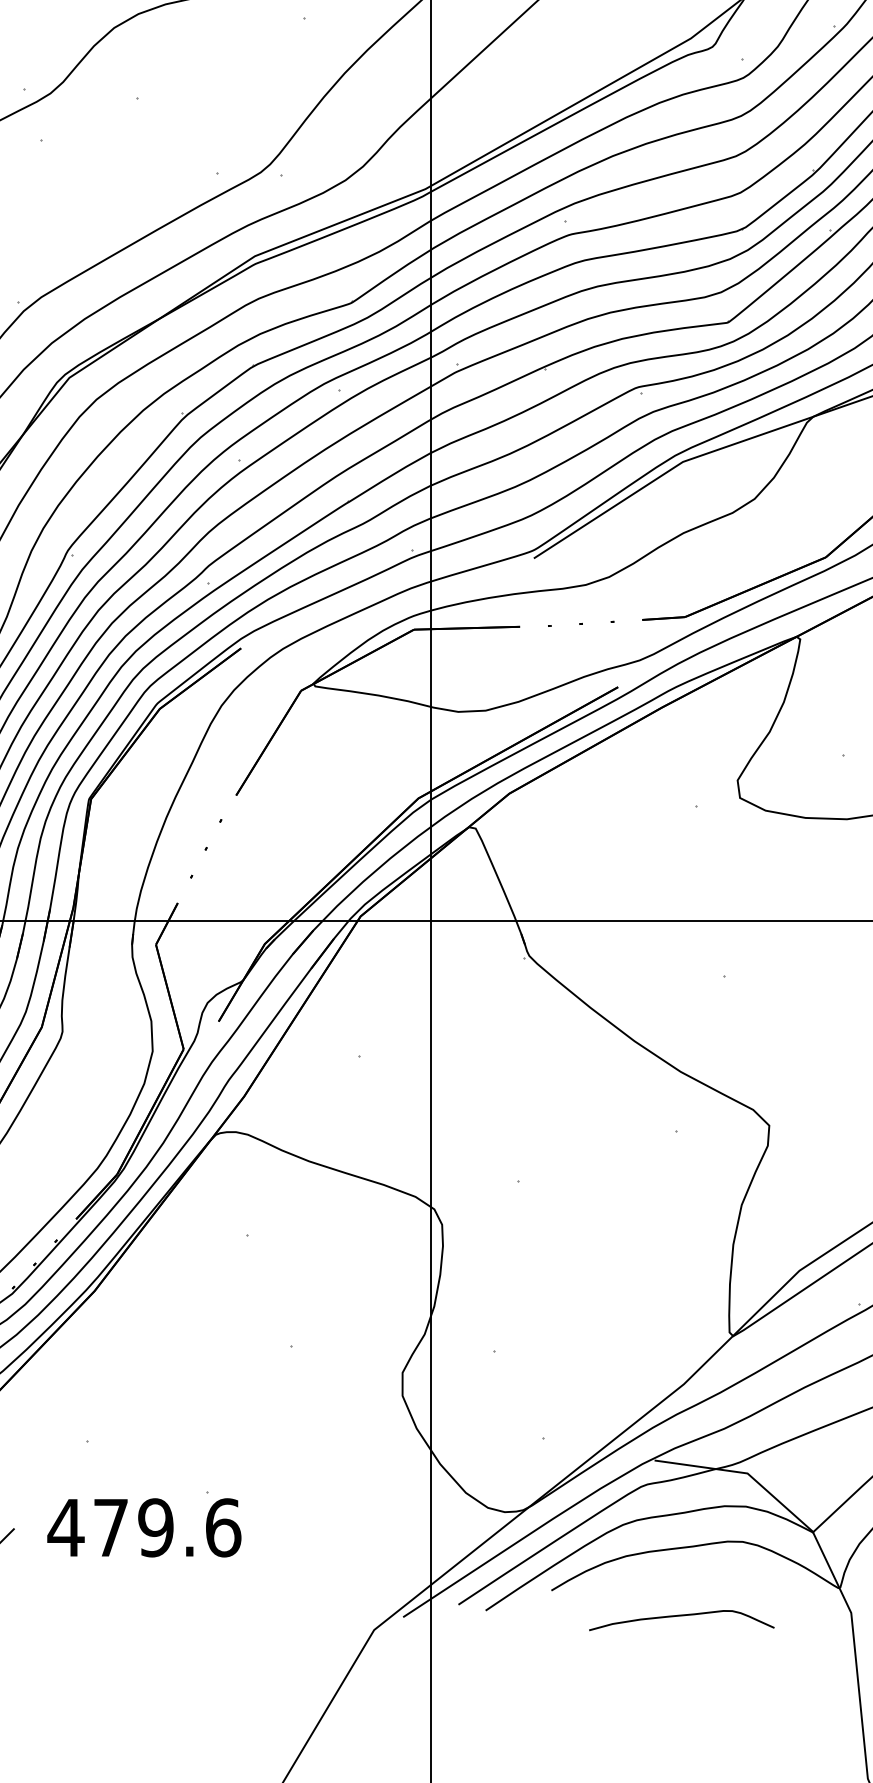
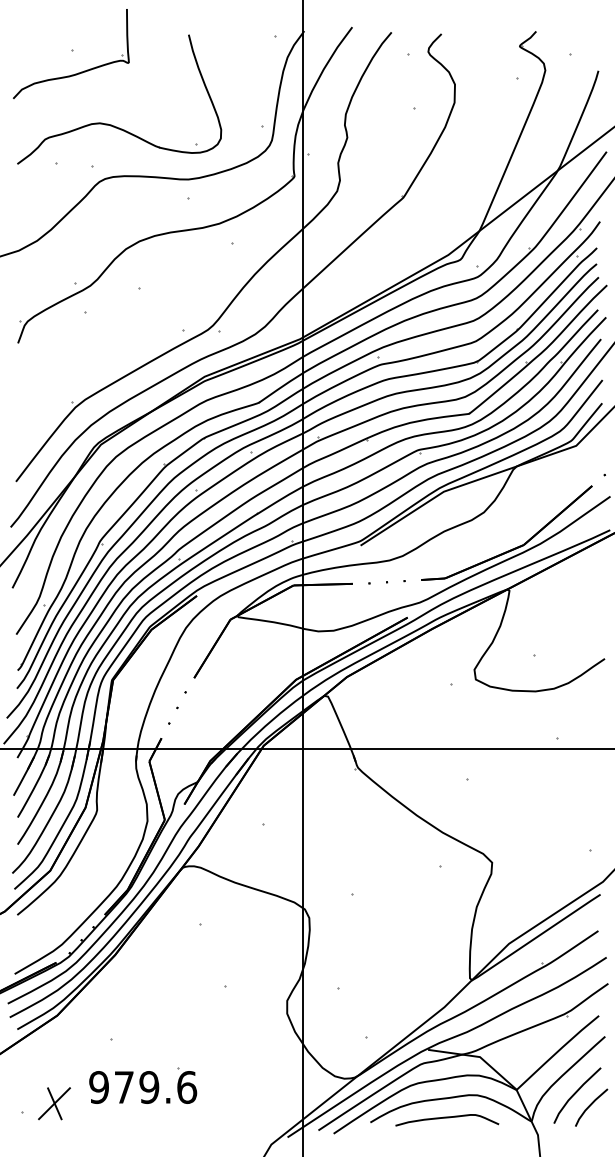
text: (64, 1527) -> (98, 1087), 479.6 -> 979.6
curve: (682, 1617) -> (447, 1118), moved

